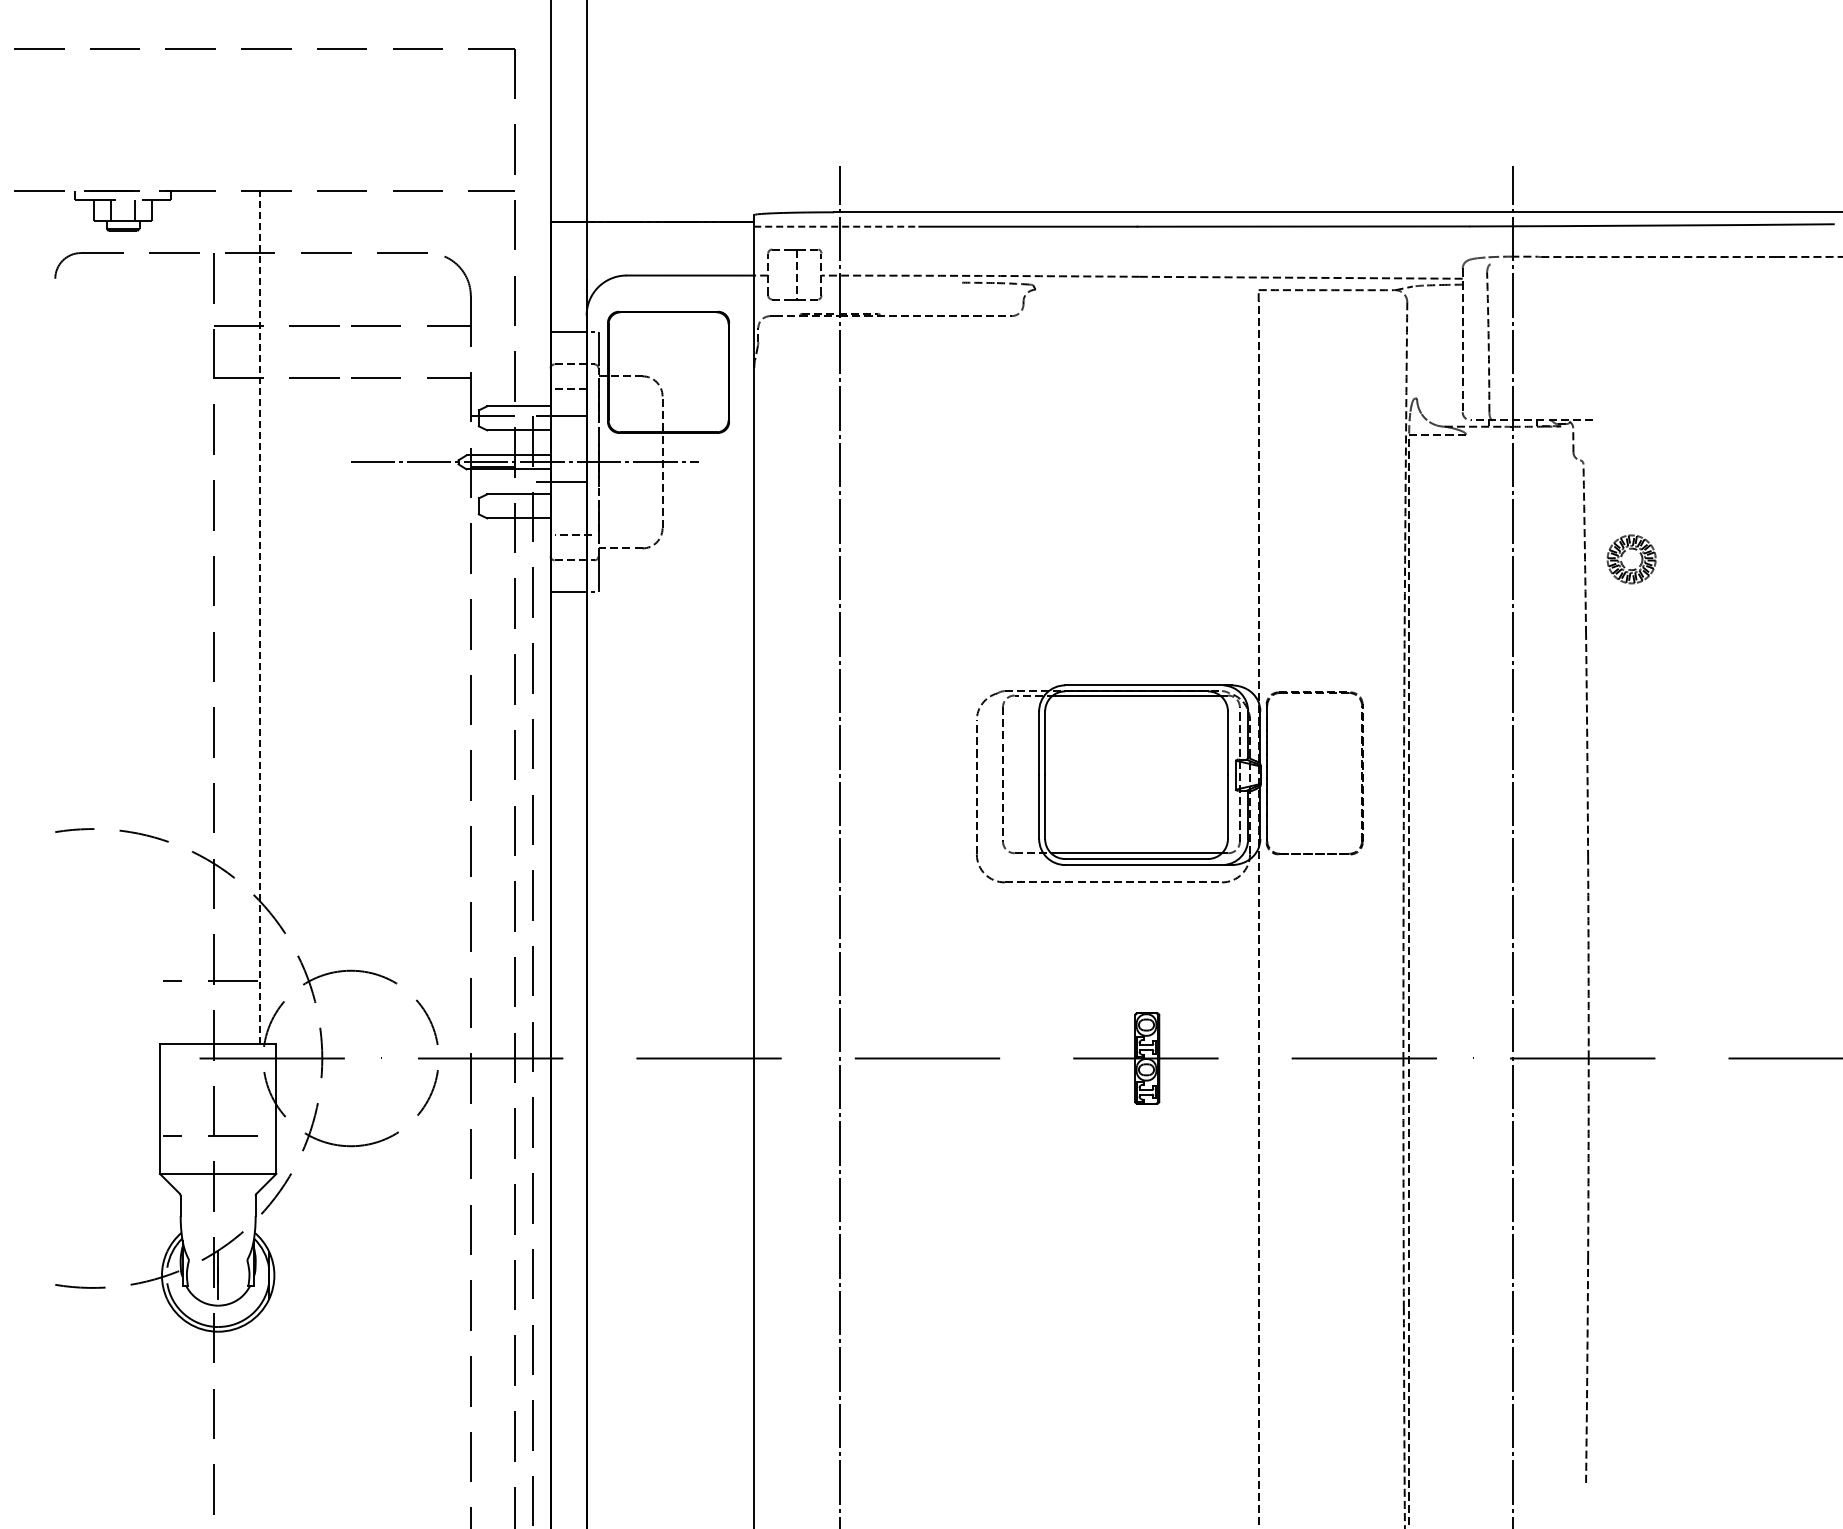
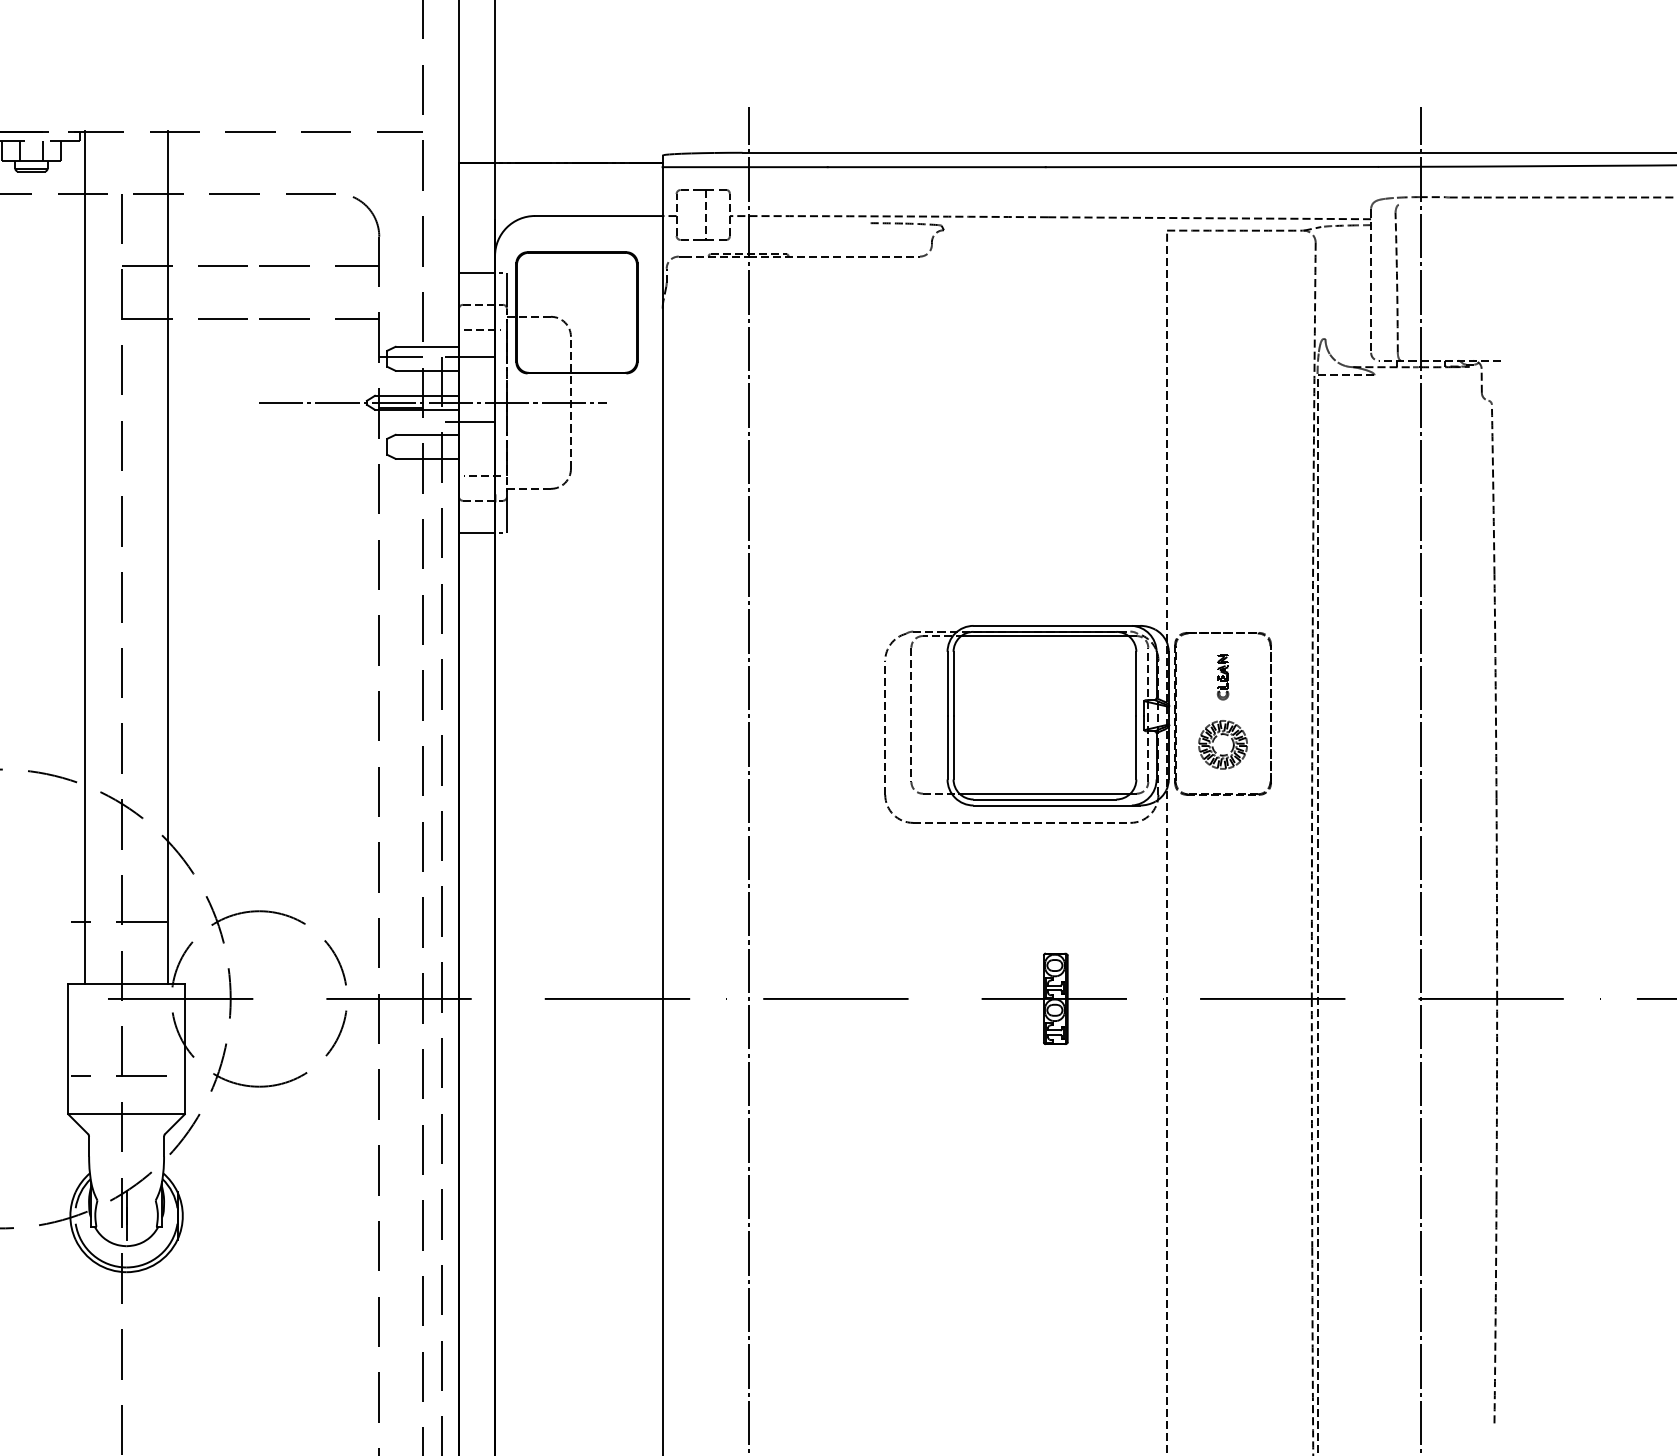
line: (836, 226) -> (744, 166), dashed -> solid
part: (1631, 559) -> (1222, 744), moved
line: (176, 616) -> (84, 556), added
line: (260, 617) -> (168, 557), dashed -> solid
part: (1314, 736) -> (1222, 676), added

